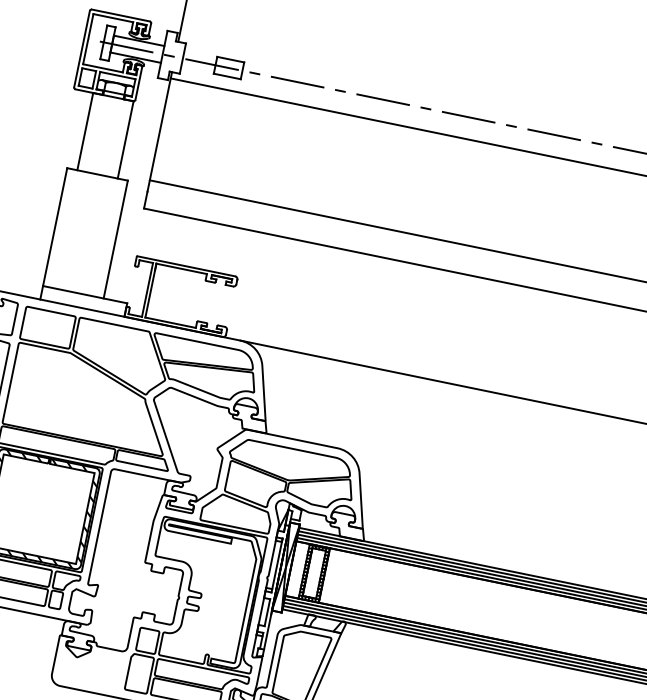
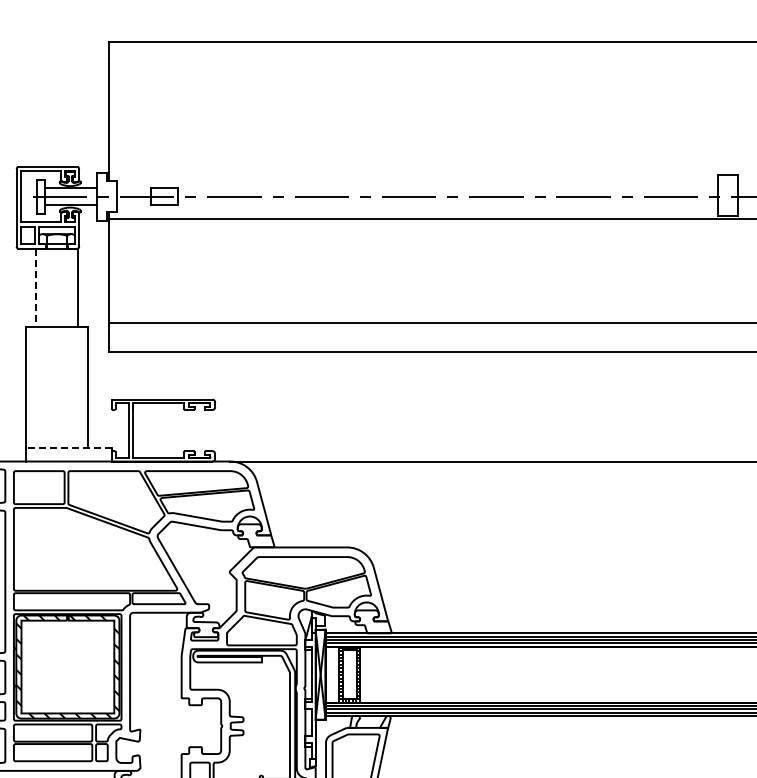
line: (85, 132) -> (36, 288), solid -> dashed
line: (85, 294) -> (69, 447), solid -> dashed

